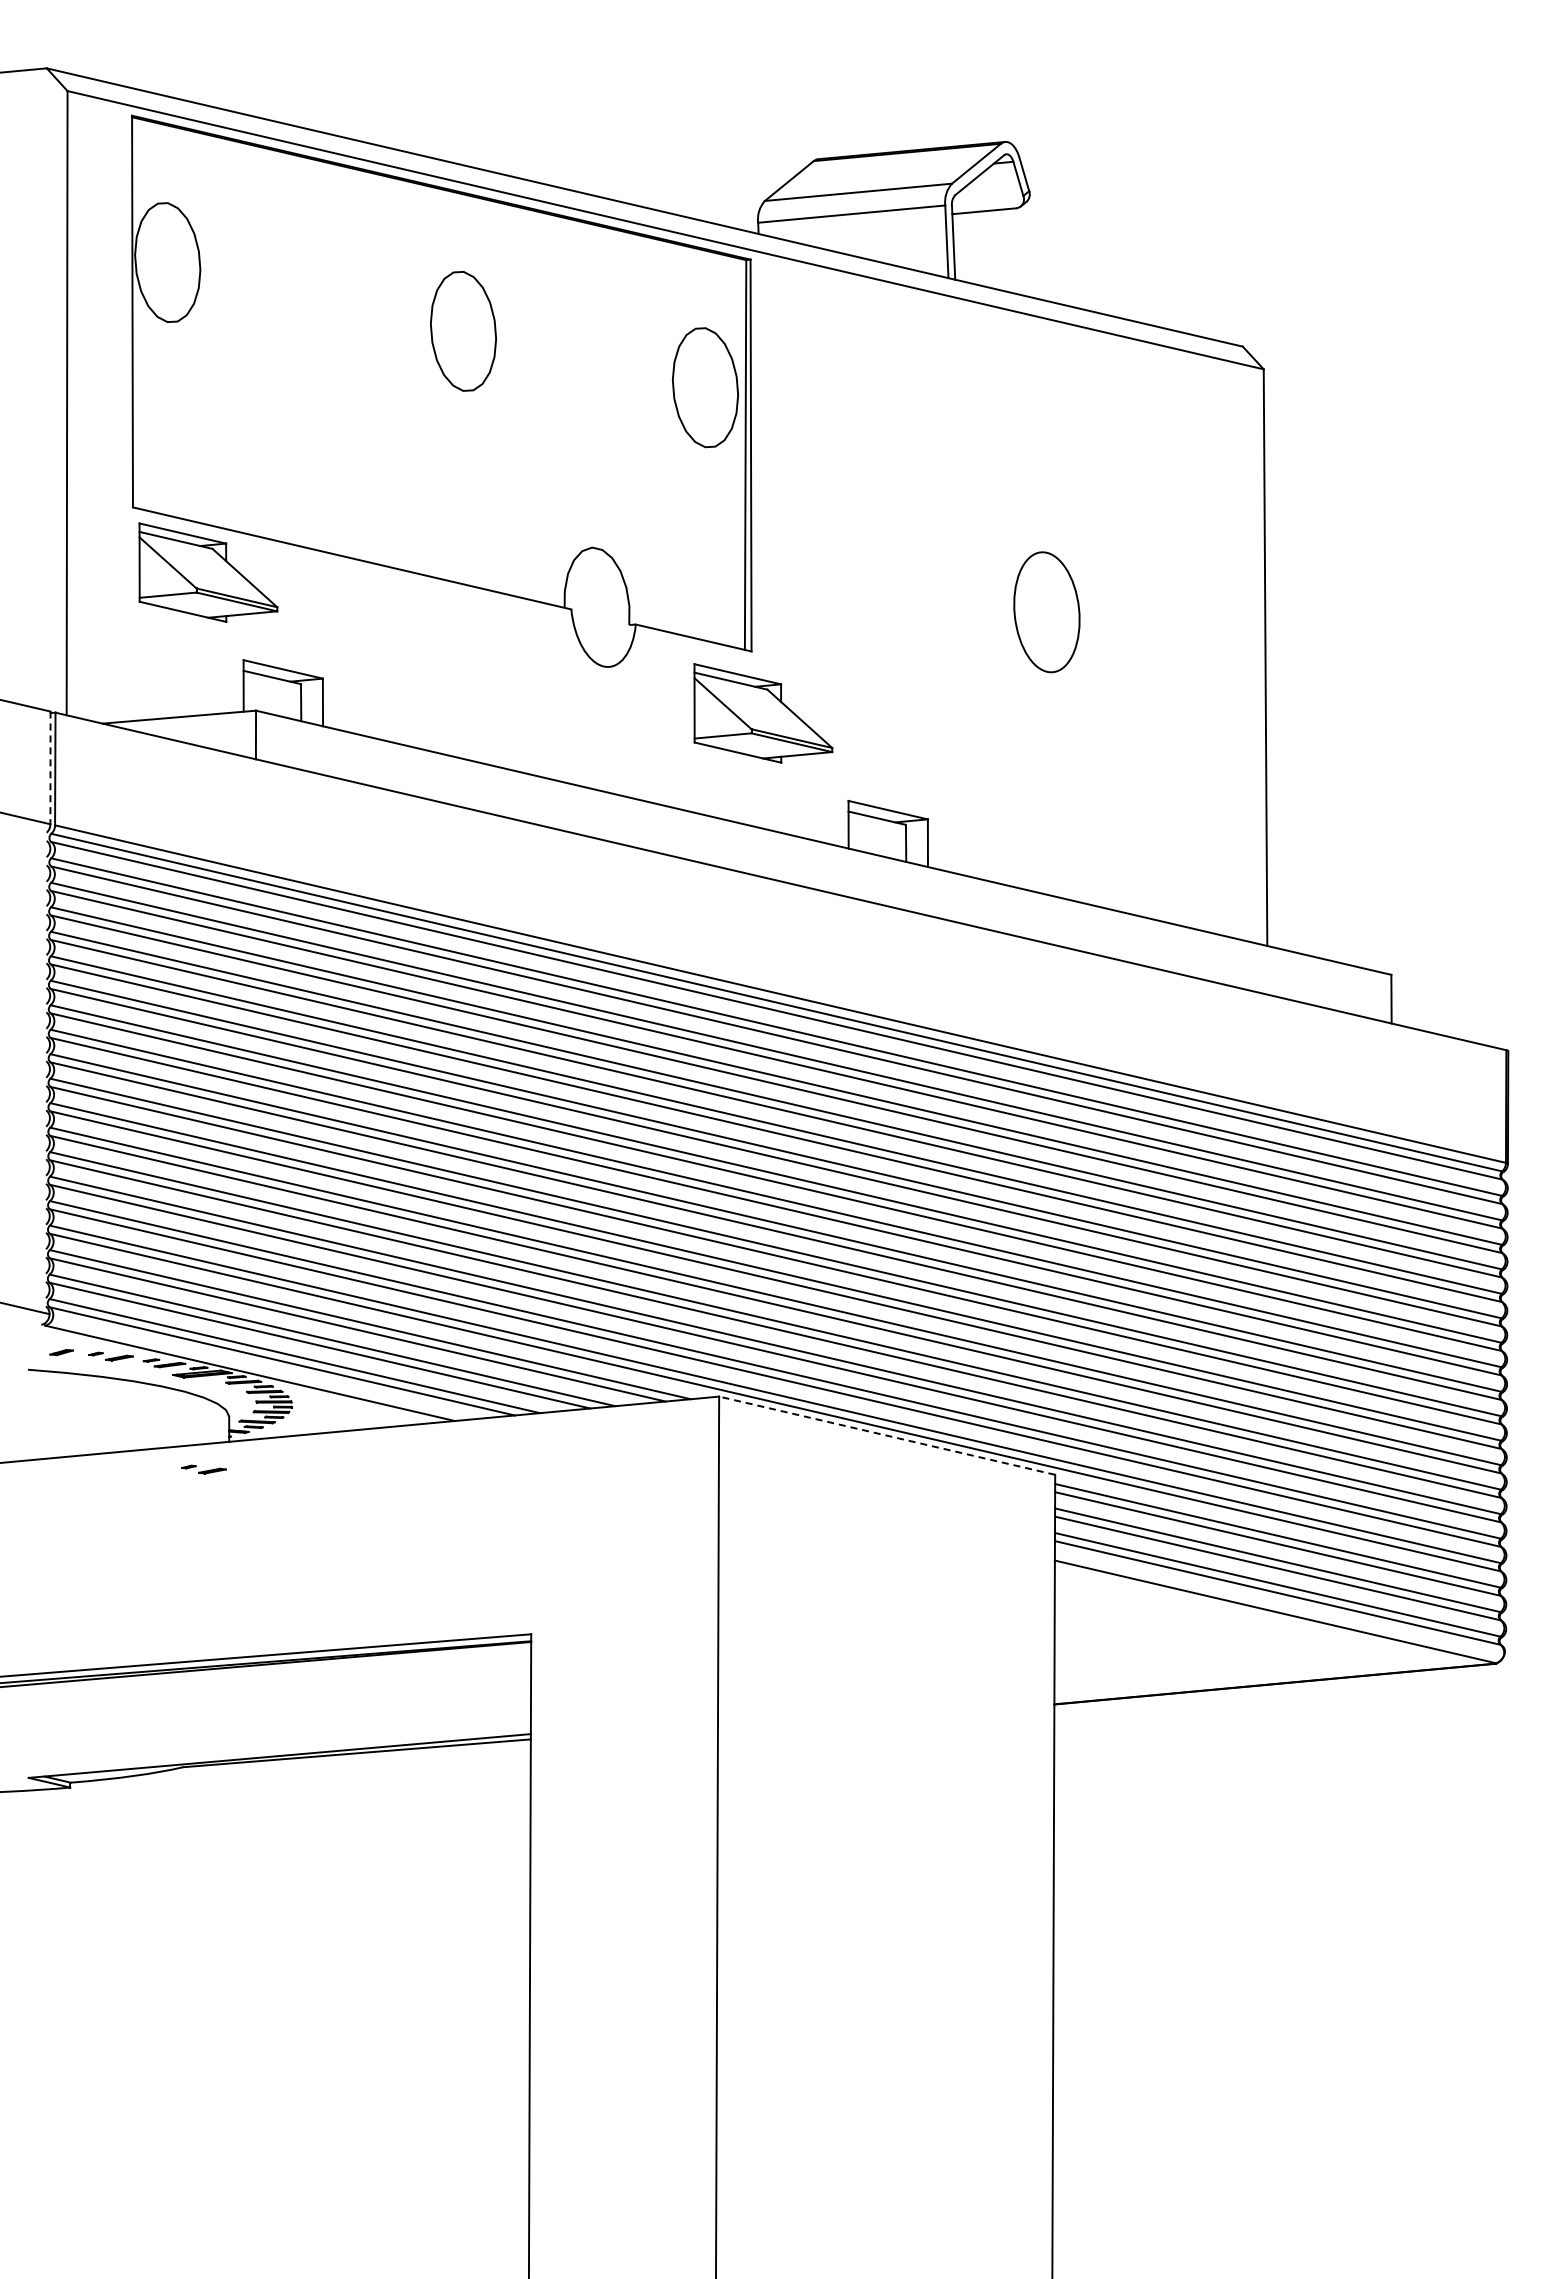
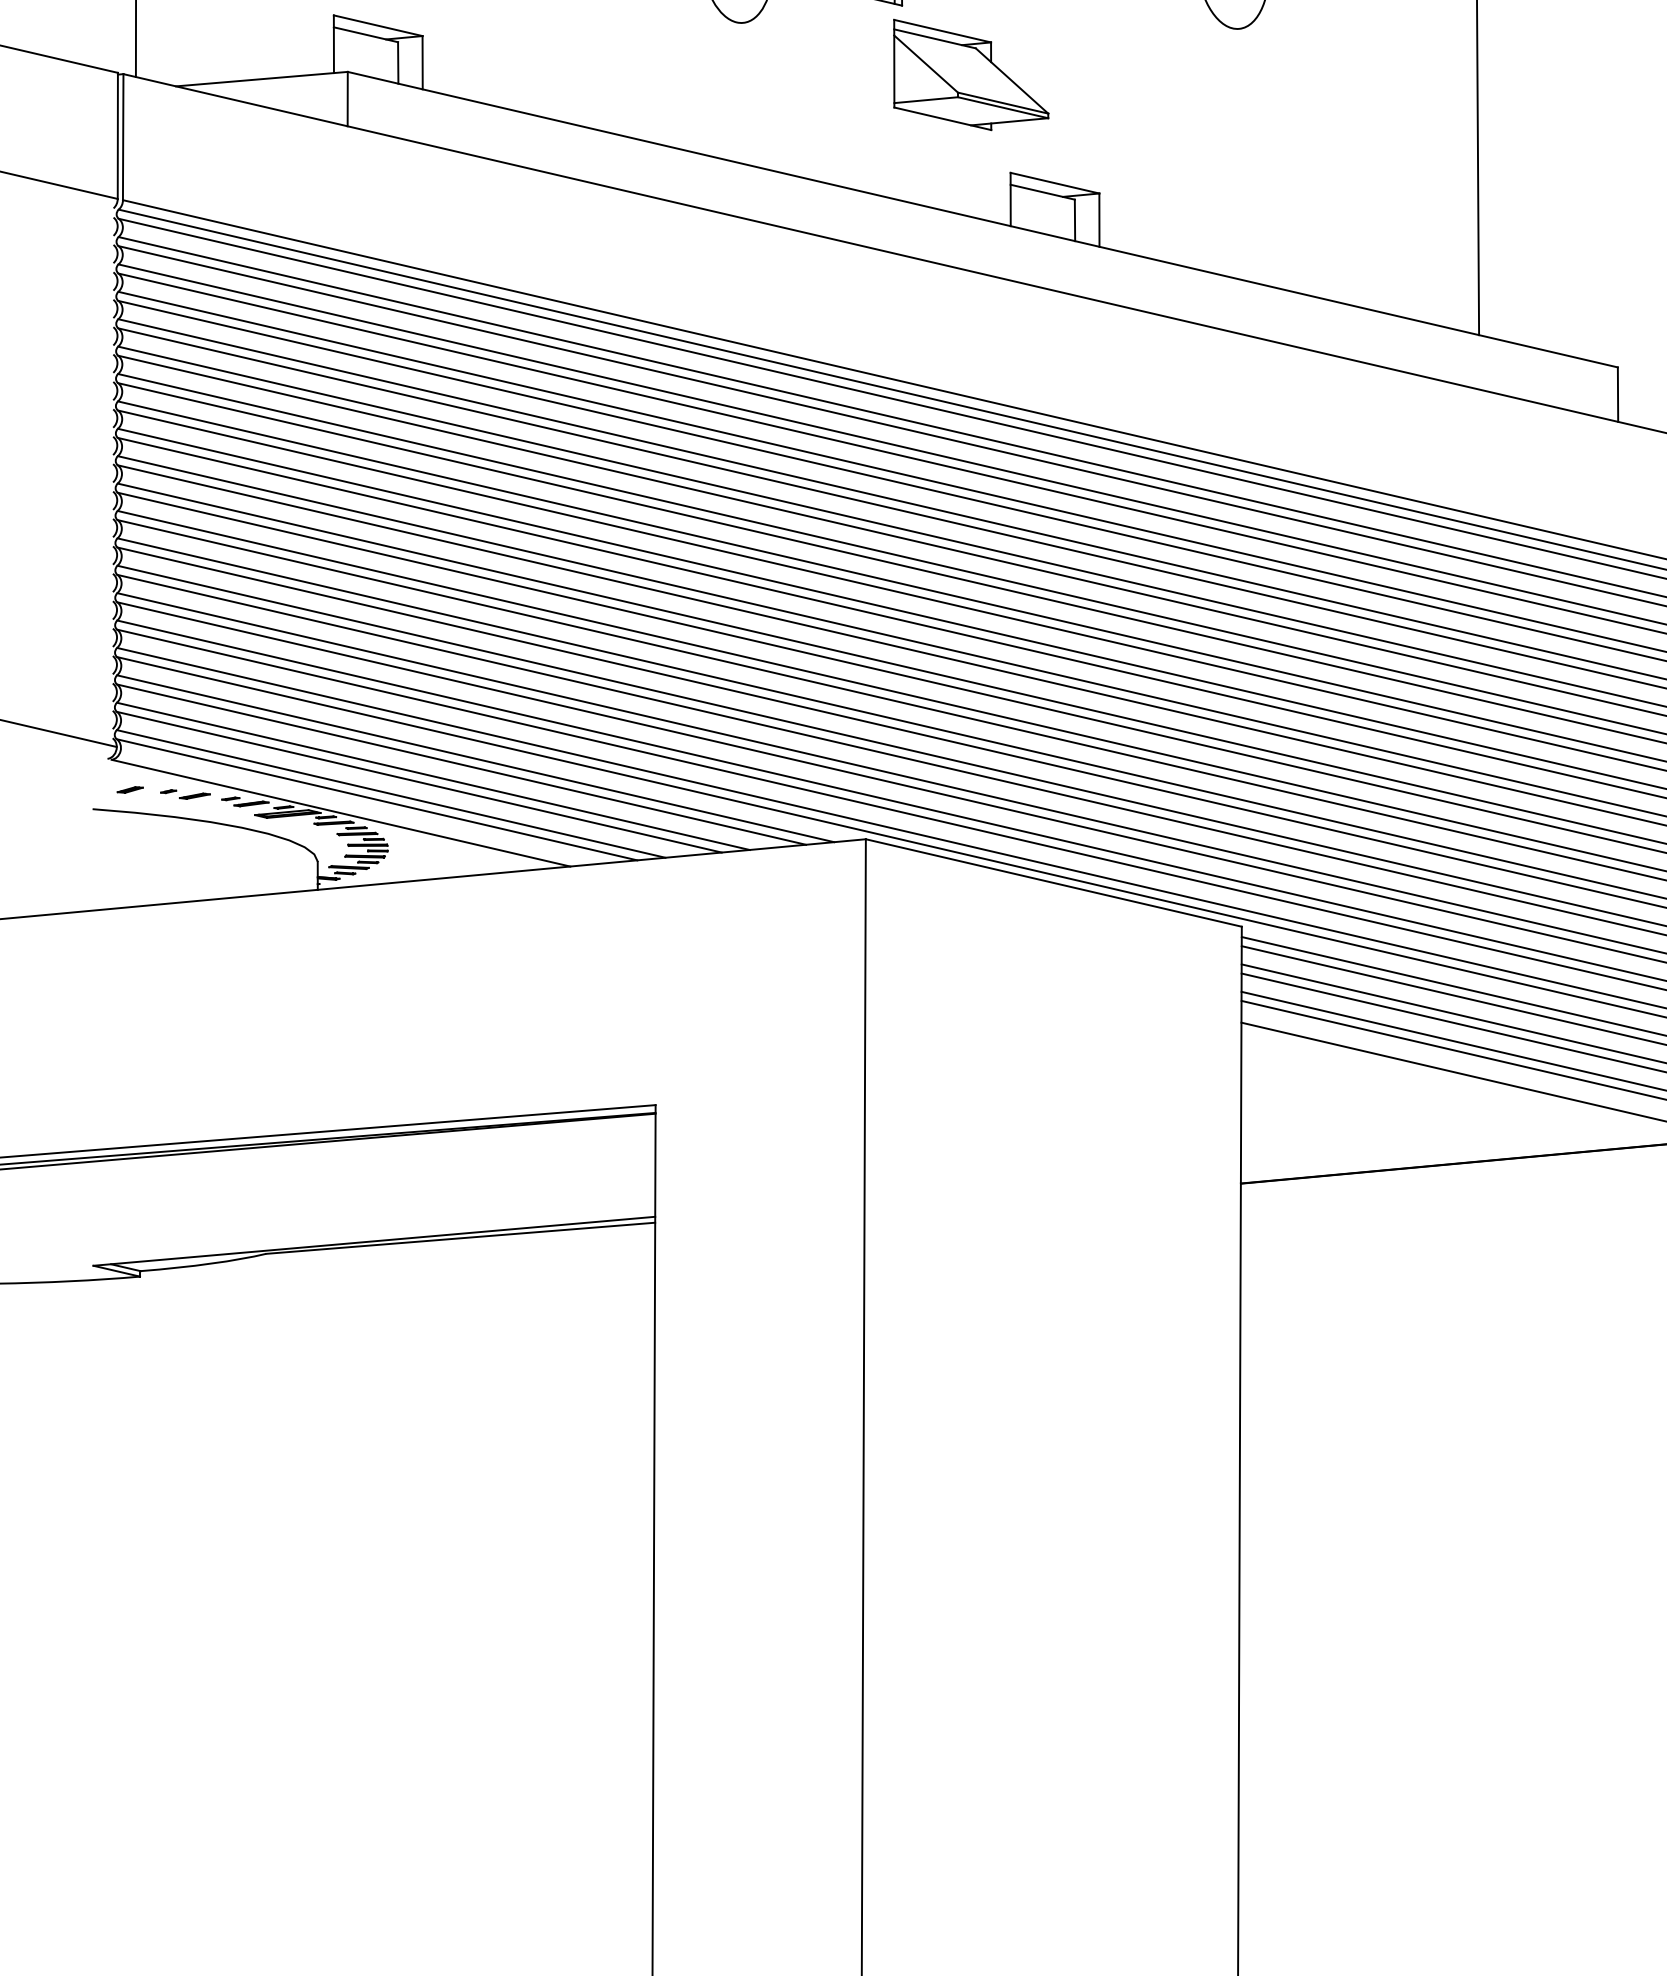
part: (763, 713) -> (971, 75), moved
line: (50, 768) -> (117, 136), dashed -> solid
line: (887, 1435) -> (1054, 882), dashed -> solid
part: (203, 1469) -> (288, 920), removed

